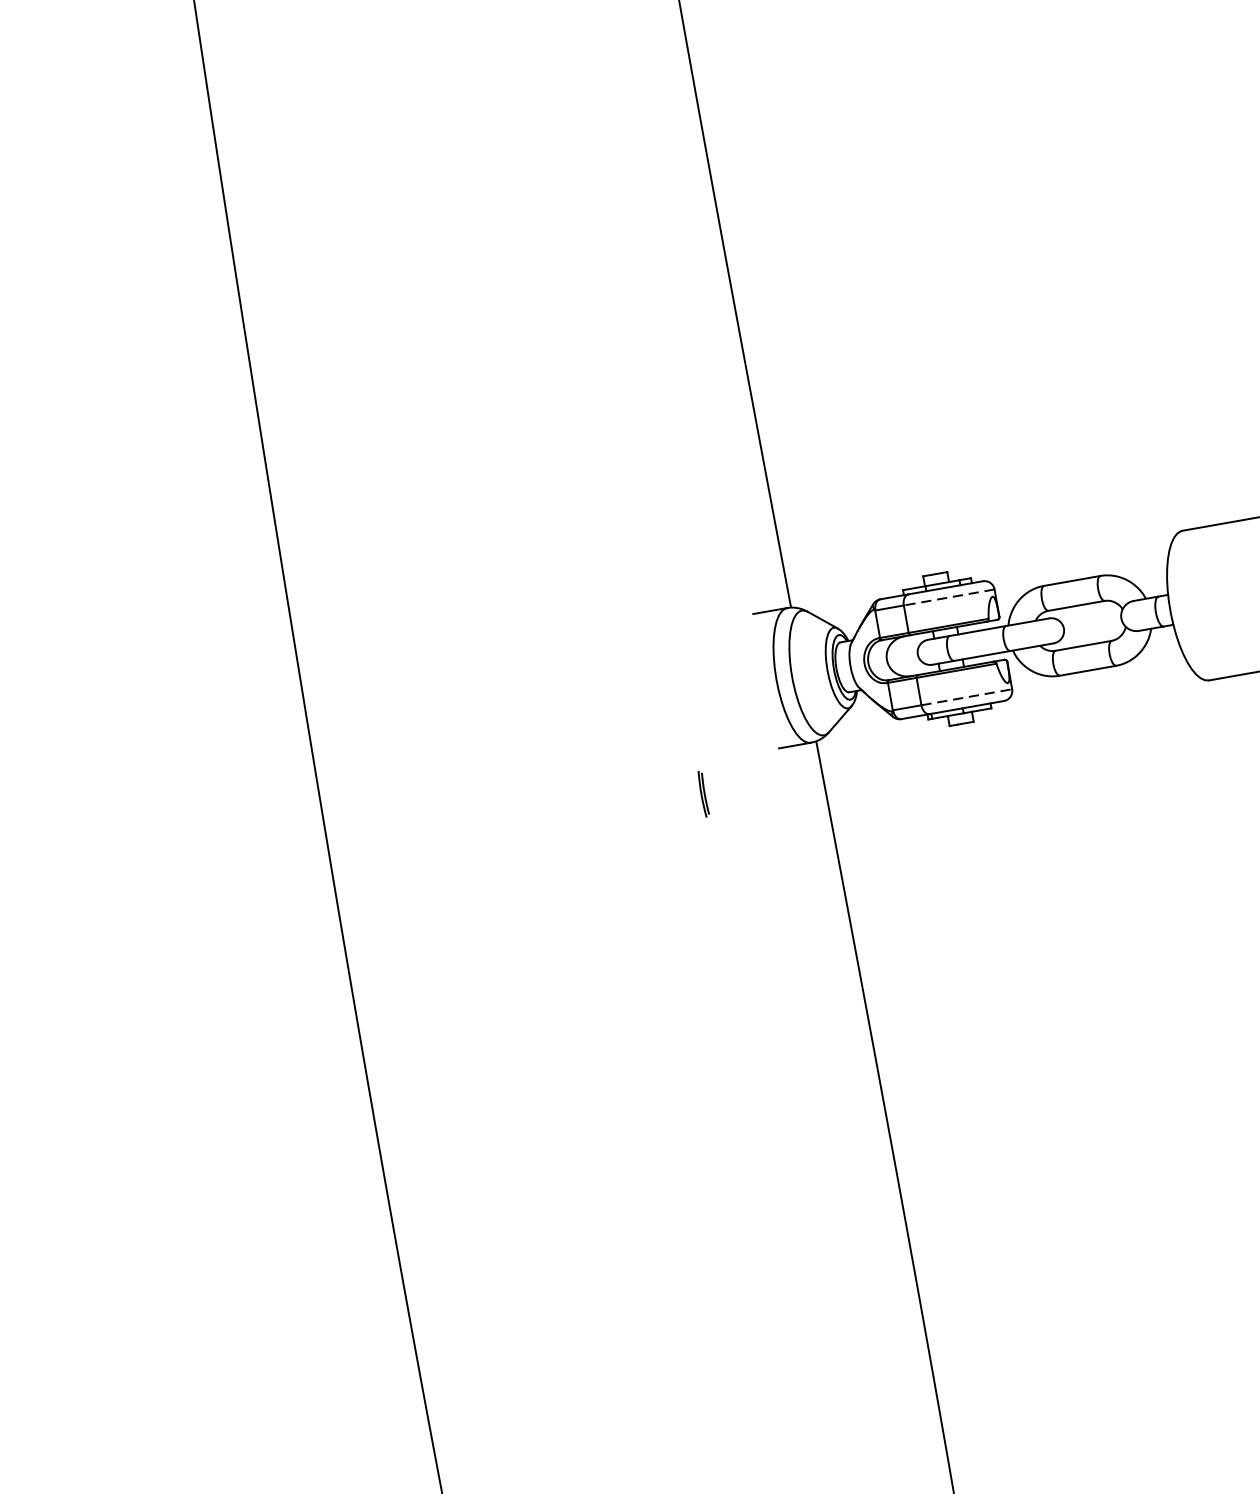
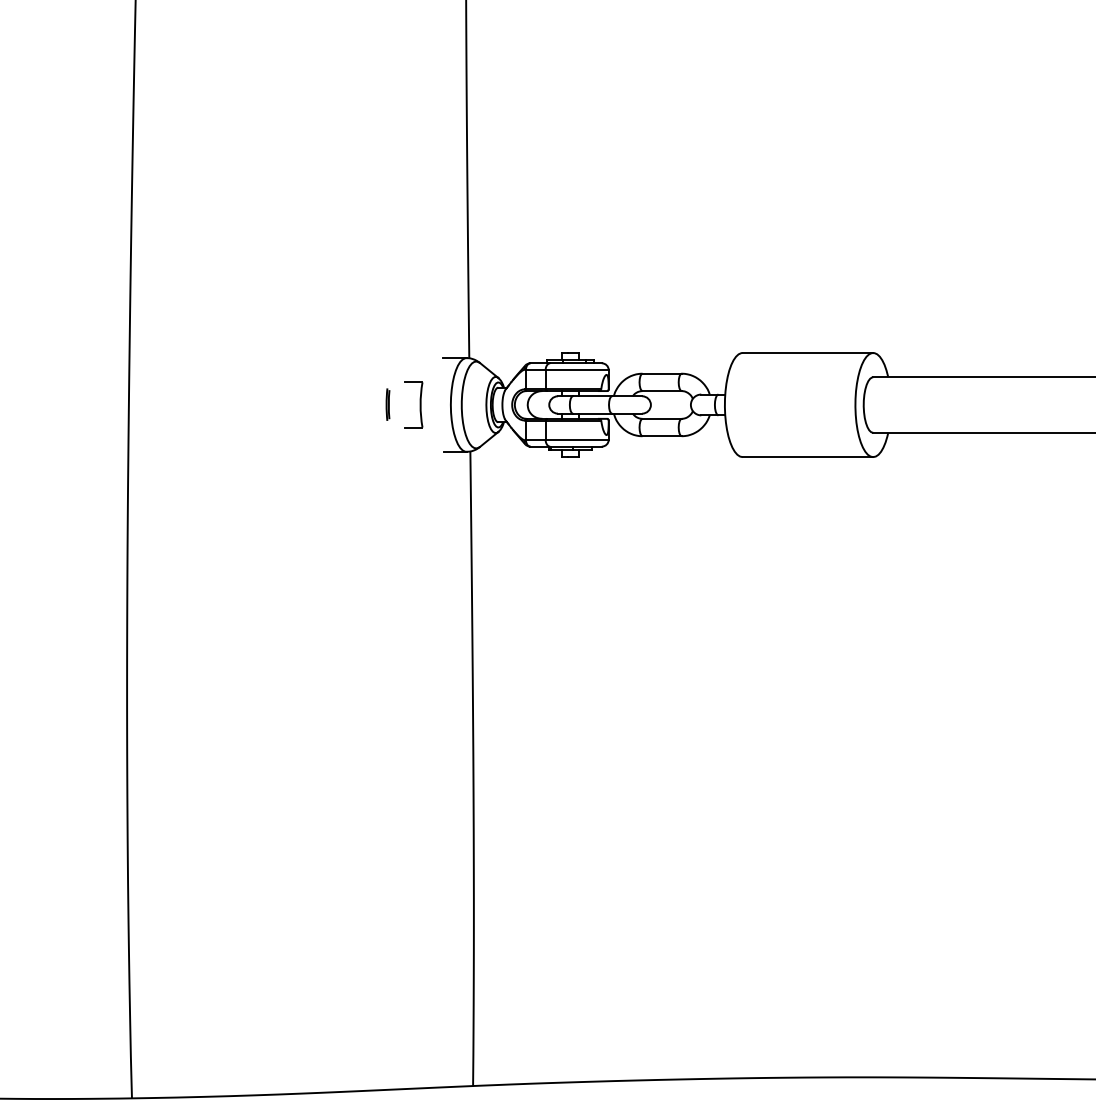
line: (949, 597) -> (577, 370), dashed -> solid
part: (722, 688) -> (413, 404), added
line: (967, 696) -> (577, 439), dashed -> solid
part: (702, 793) -> (387, 404), moved

